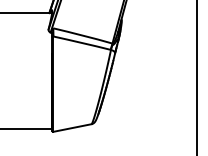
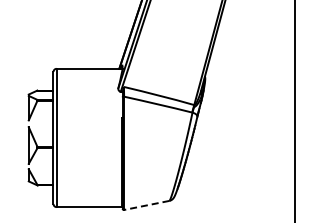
line: (72, 128) -> (146, 205), solid -> dashed

